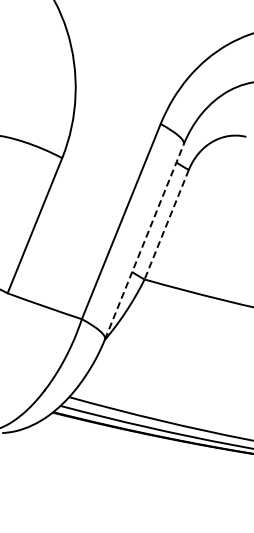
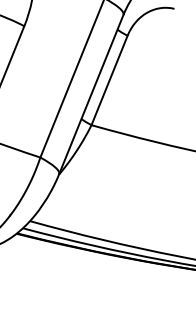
line: (166, 225) -> (109, 81), dashed -> solid
line: (144, 241) -> (91, 94), dashed -> solid

